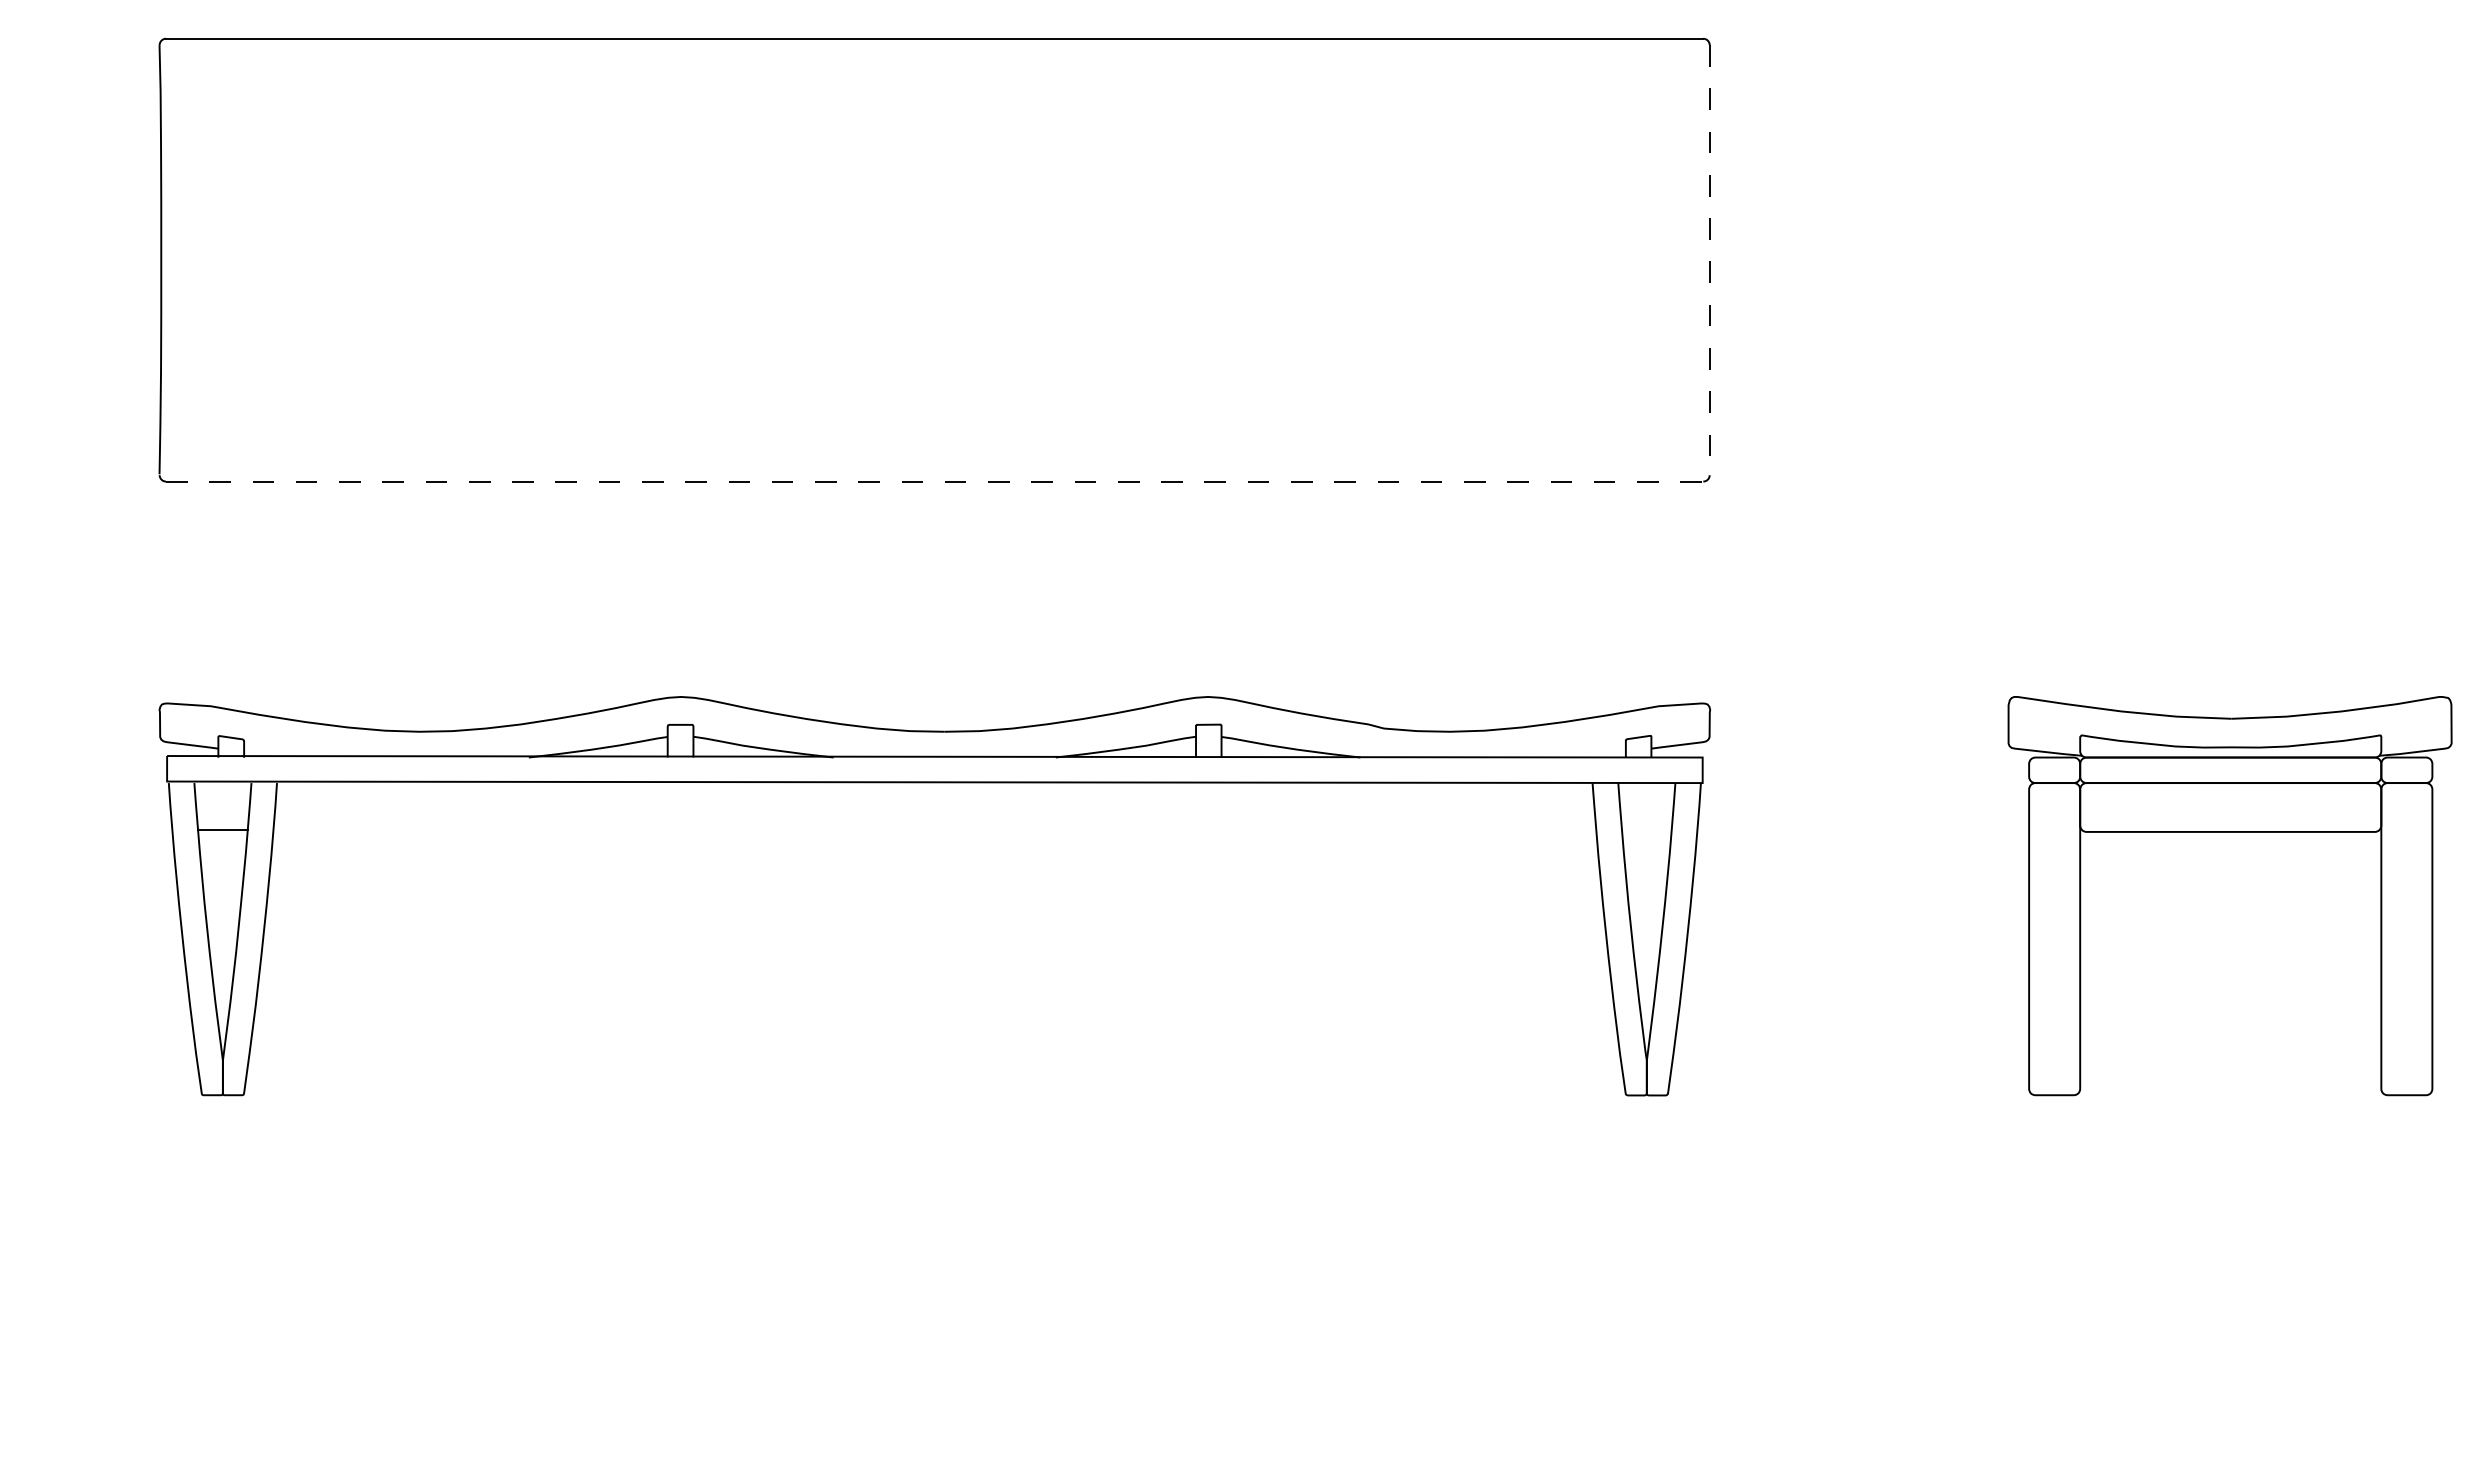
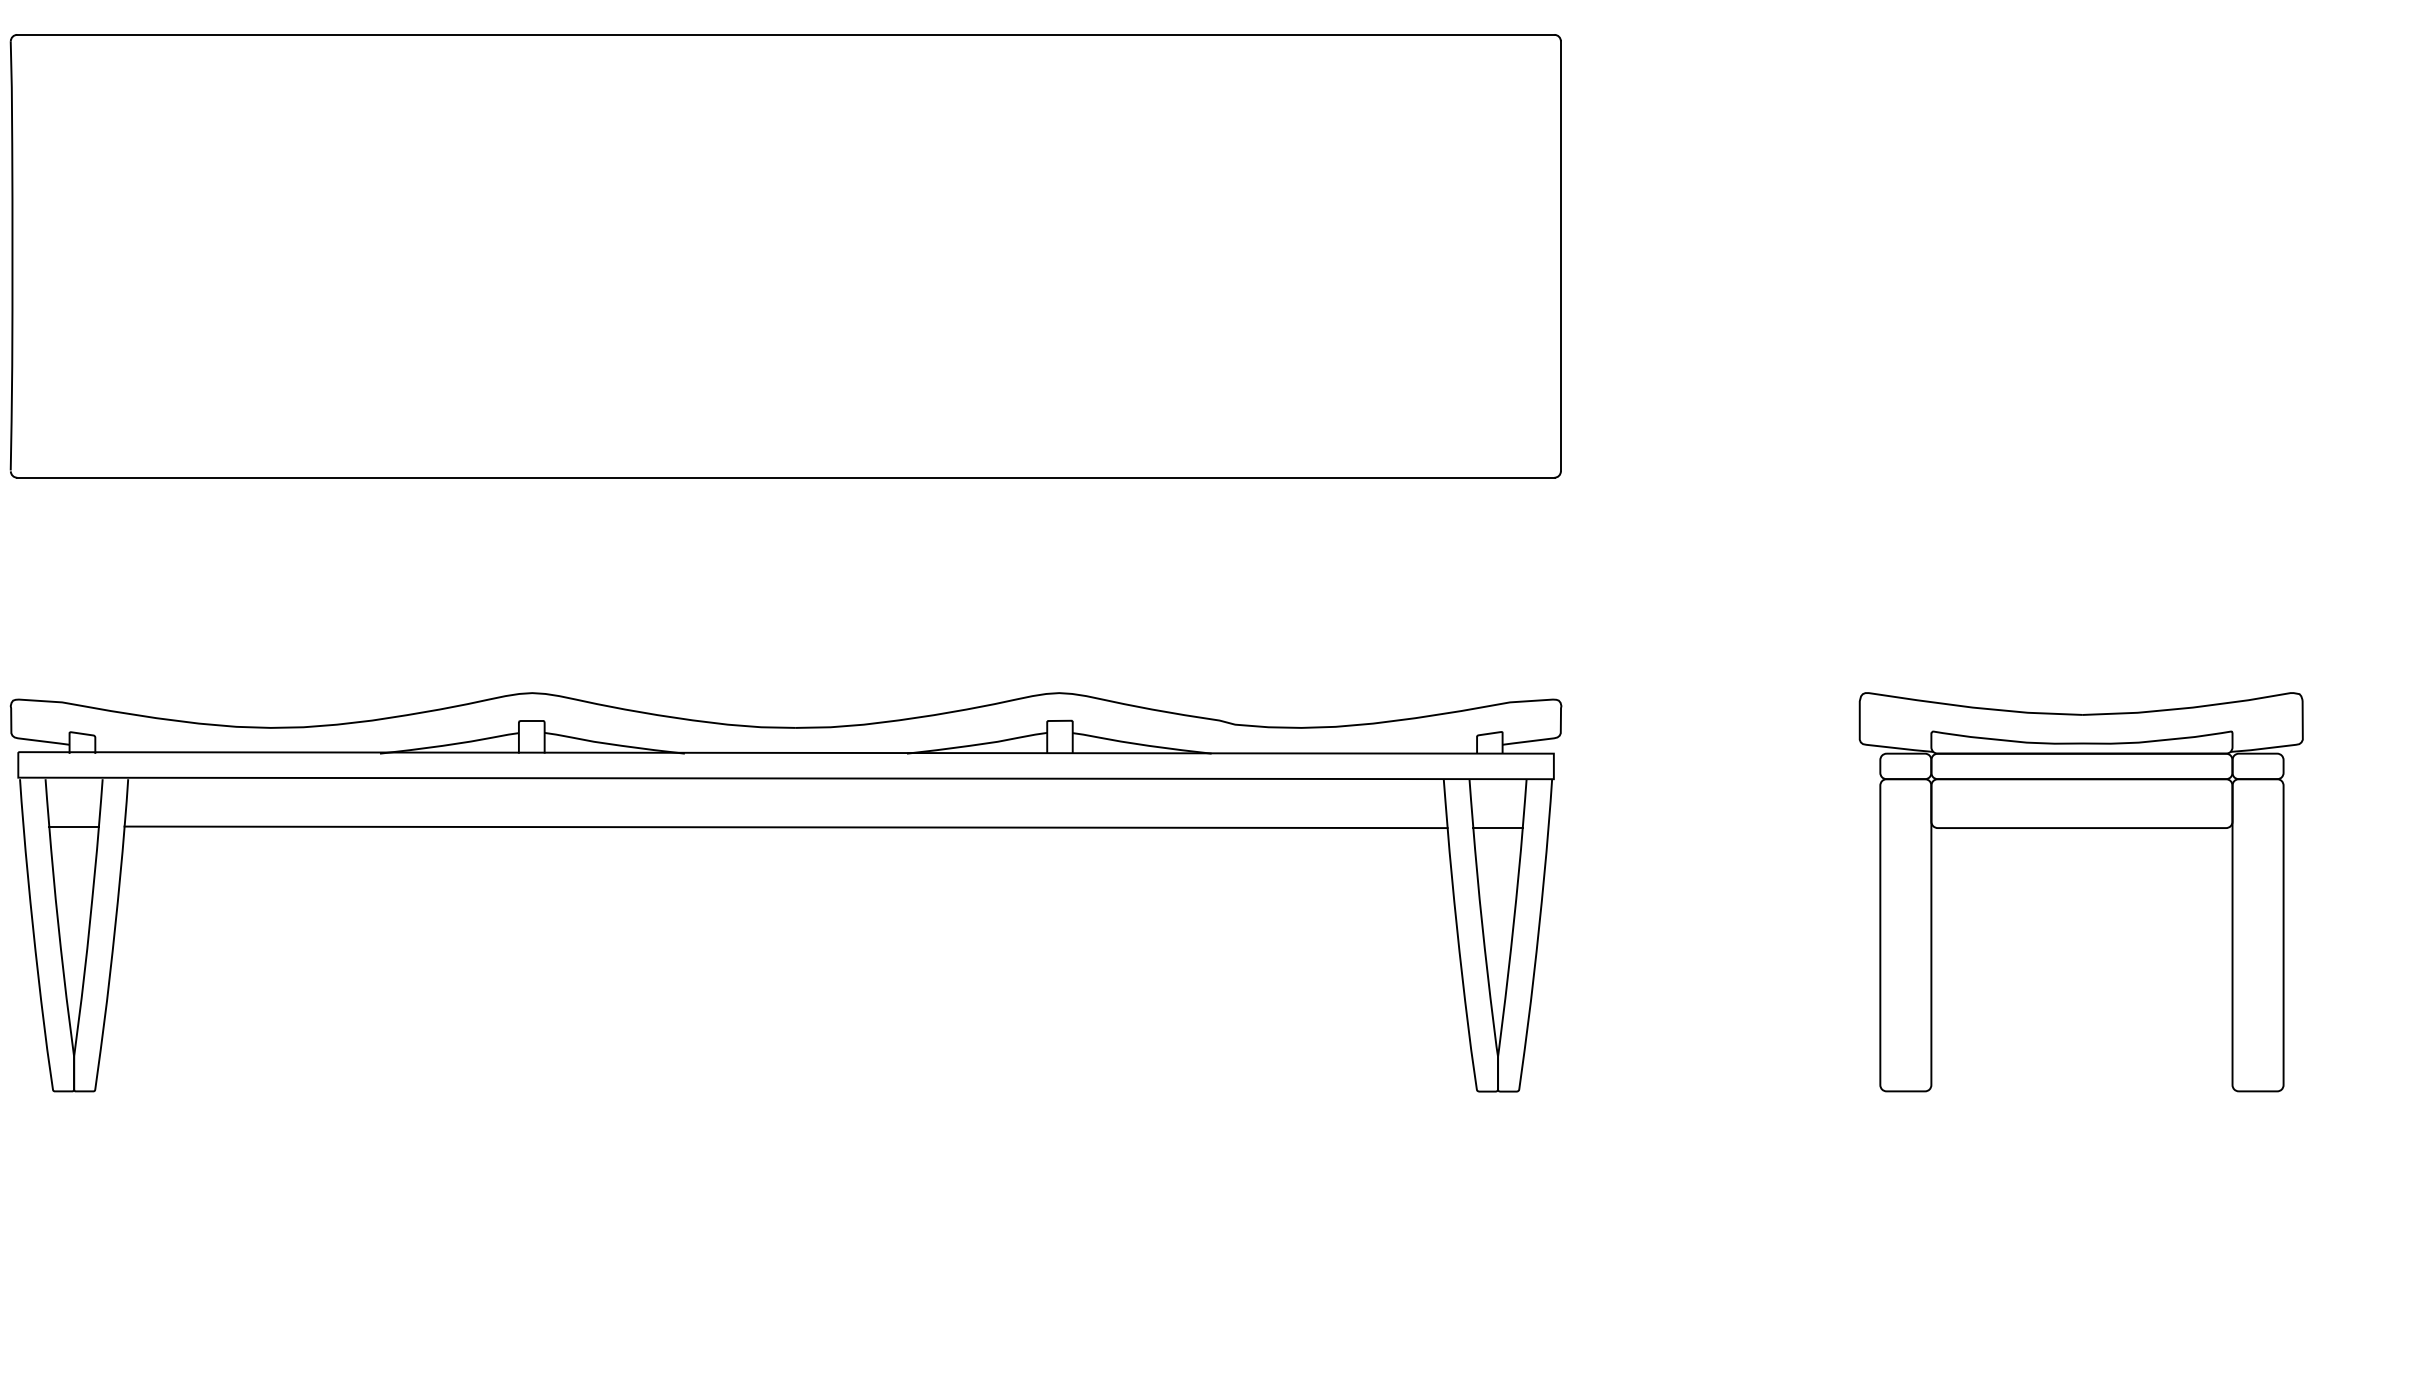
line: (1709, 260) -> (1560, 256), dashed -> solid
line: (934, 481) -> (785, 477), dashed -> solid
line: (934, 830) -> (785, 826), added
line: (1646, 831) -> (1497, 827), added

